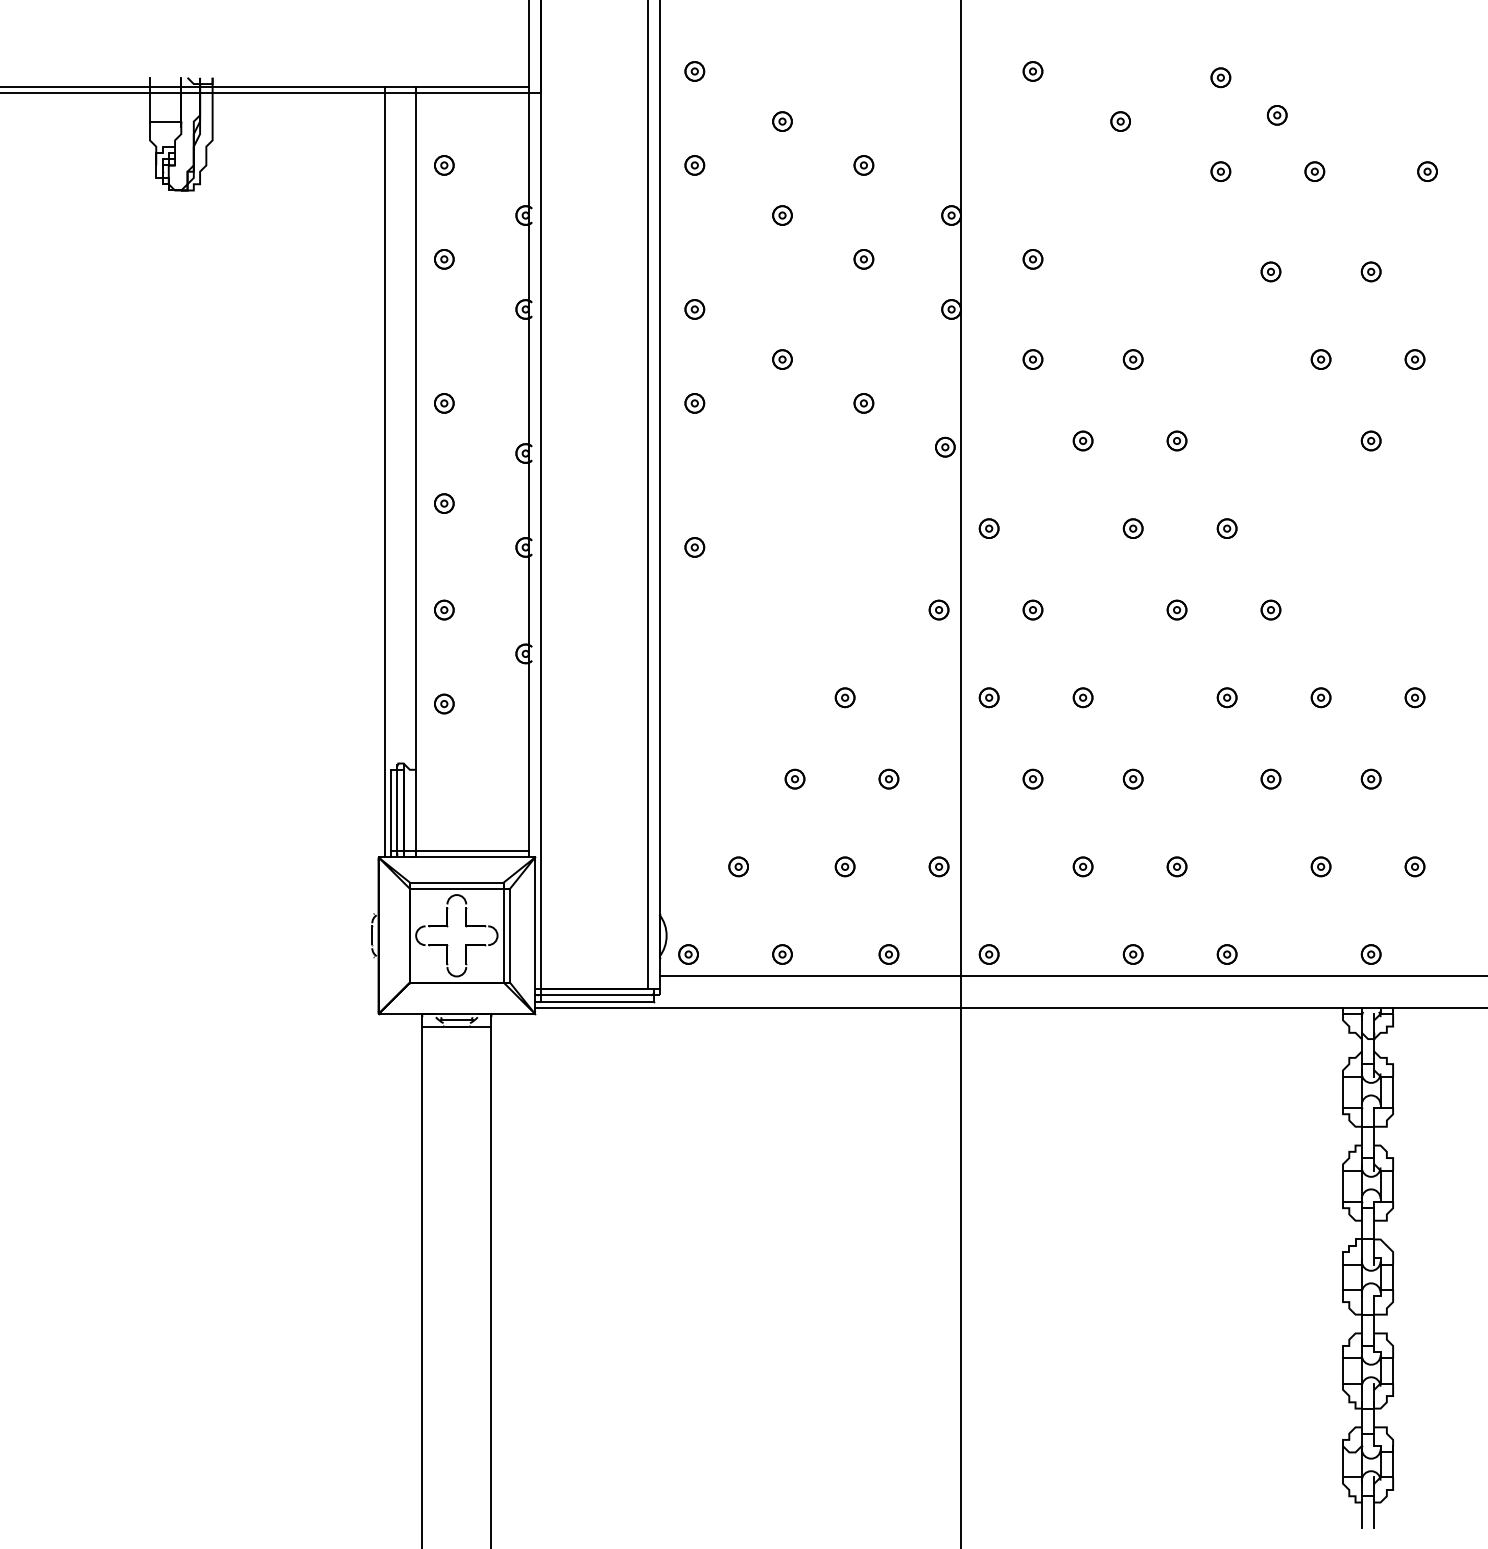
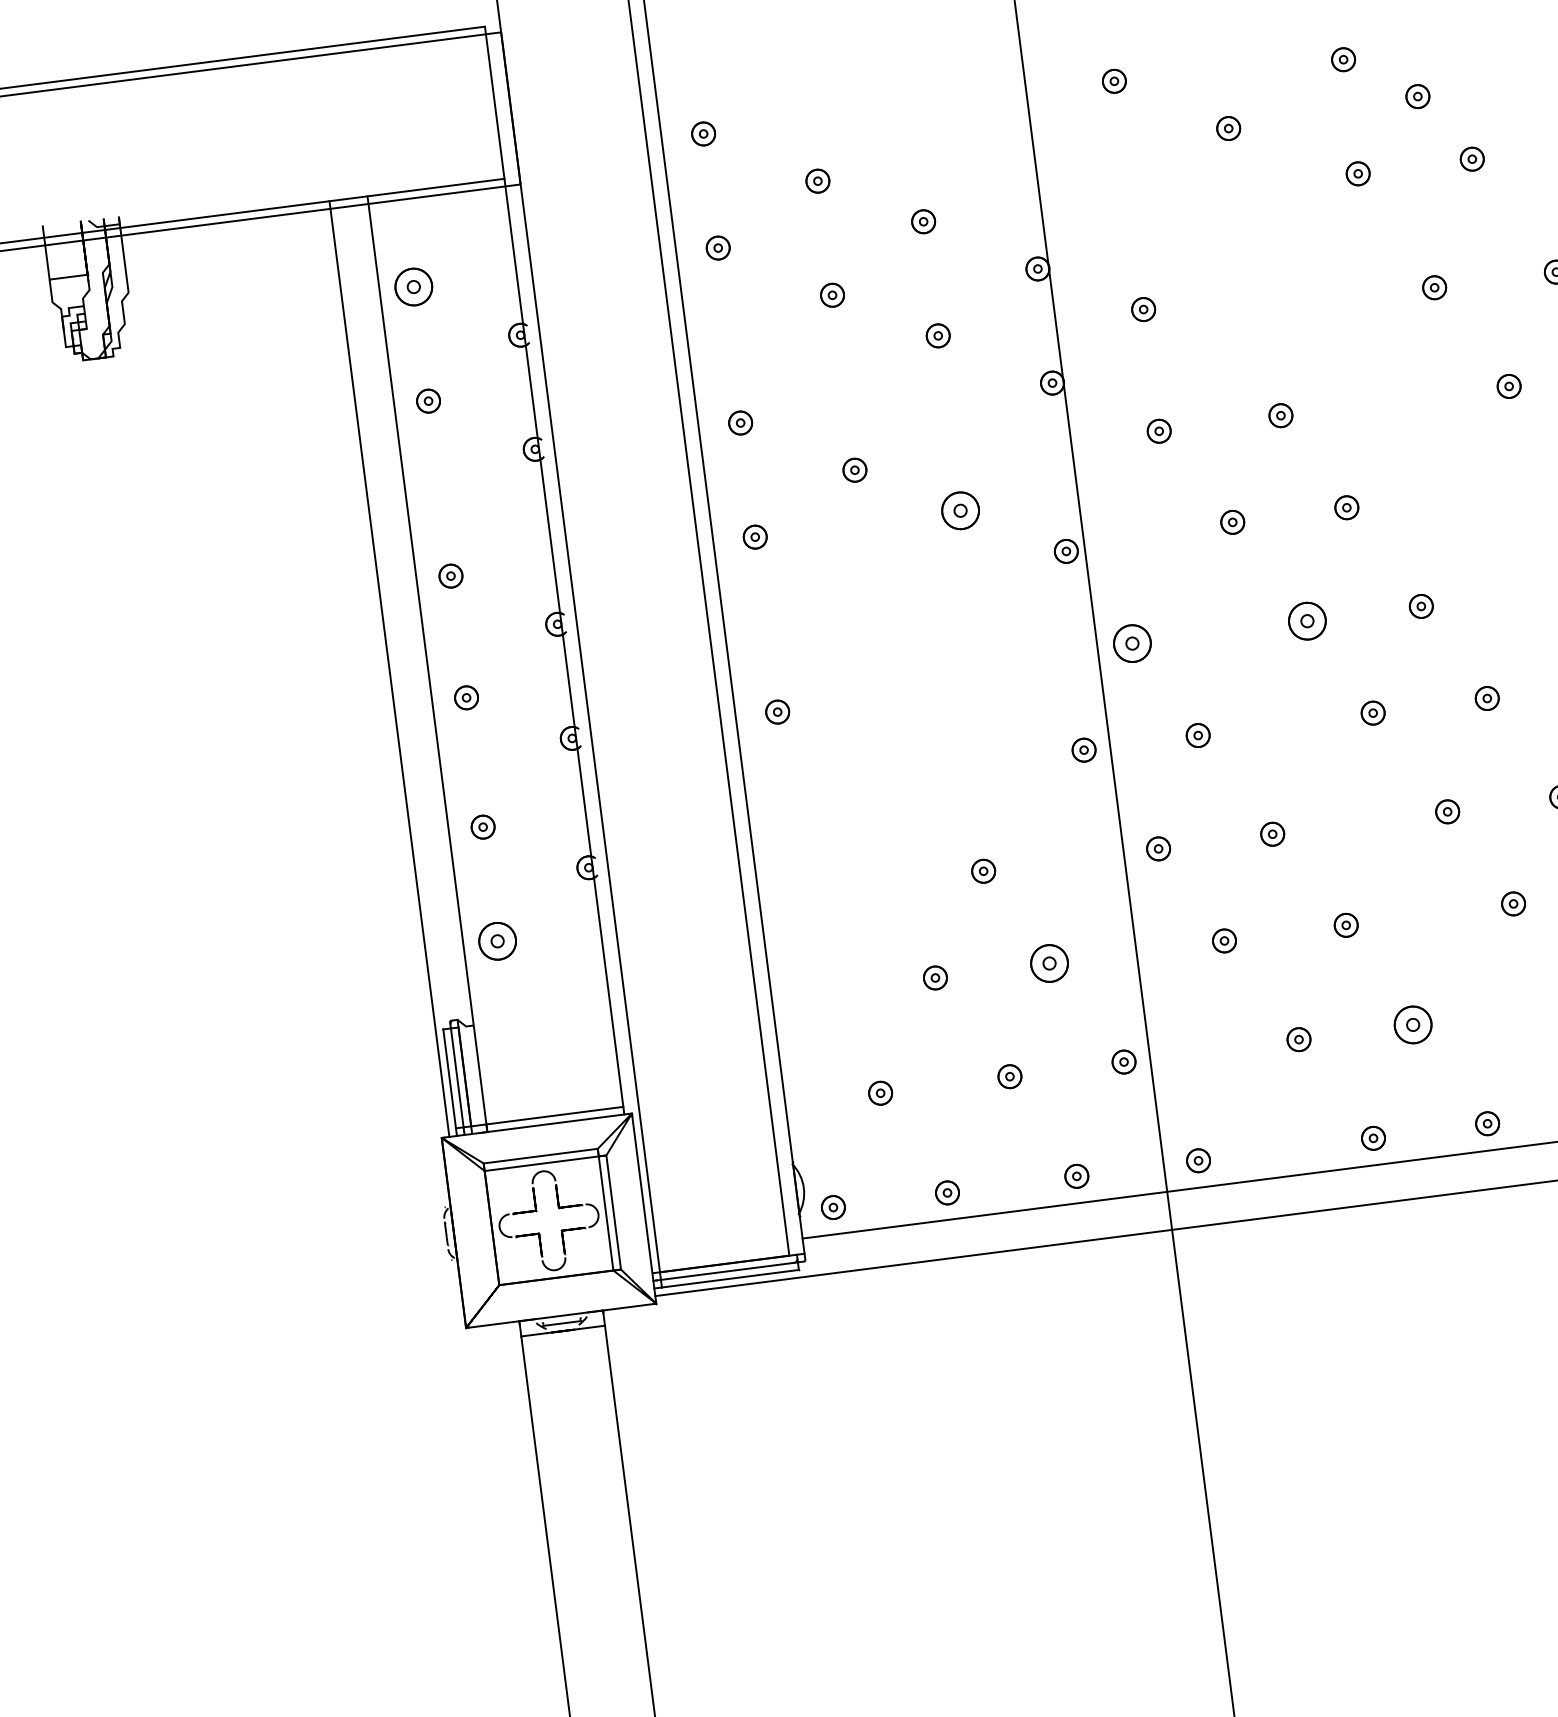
part: (444, 165) -> (414, 287), size x1.6
part: (863, 403) -> (960, 510), size x1.6
part: (988, 528) -> (1131, 643), size x1.6
part: (1132, 528) -> (1306, 620), size x1.6
part: (444, 703) -> (497, 940), size x1.6
part: (888, 778) -> (1048, 962), size x1.6
part: (1176, 866) -> (1412, 1024), size x1.6

